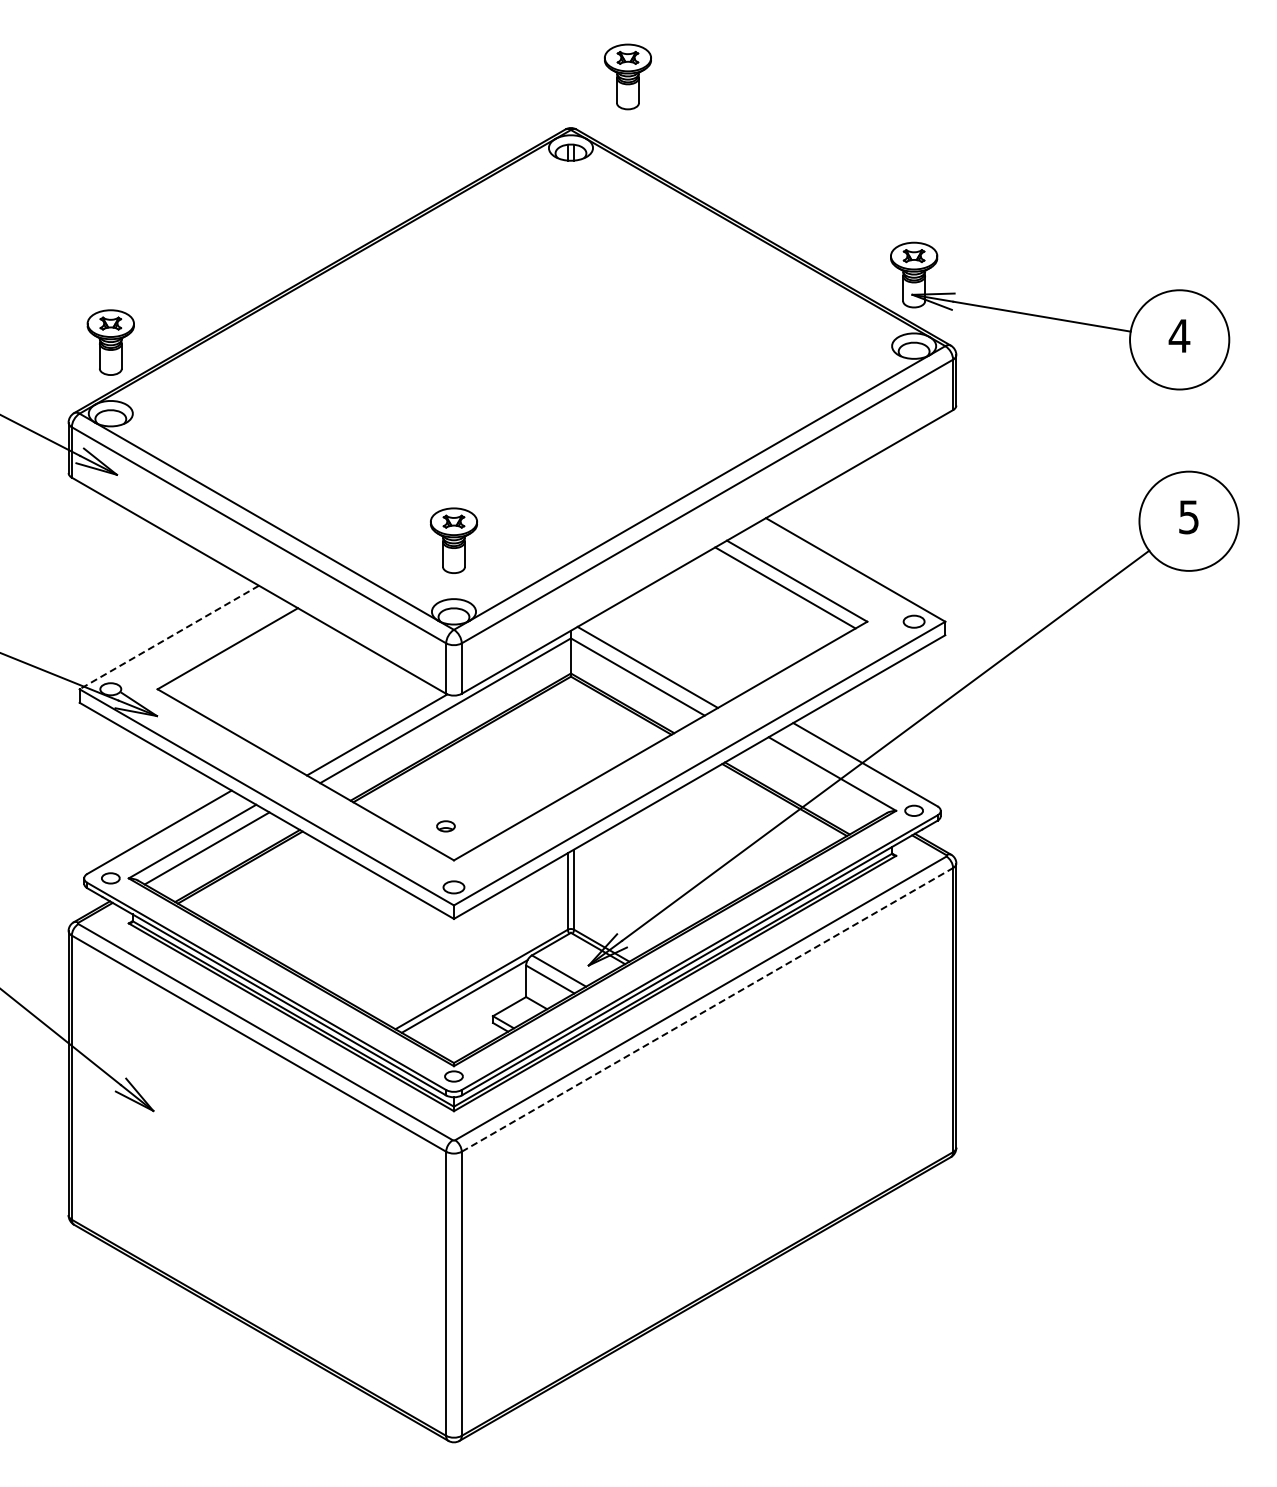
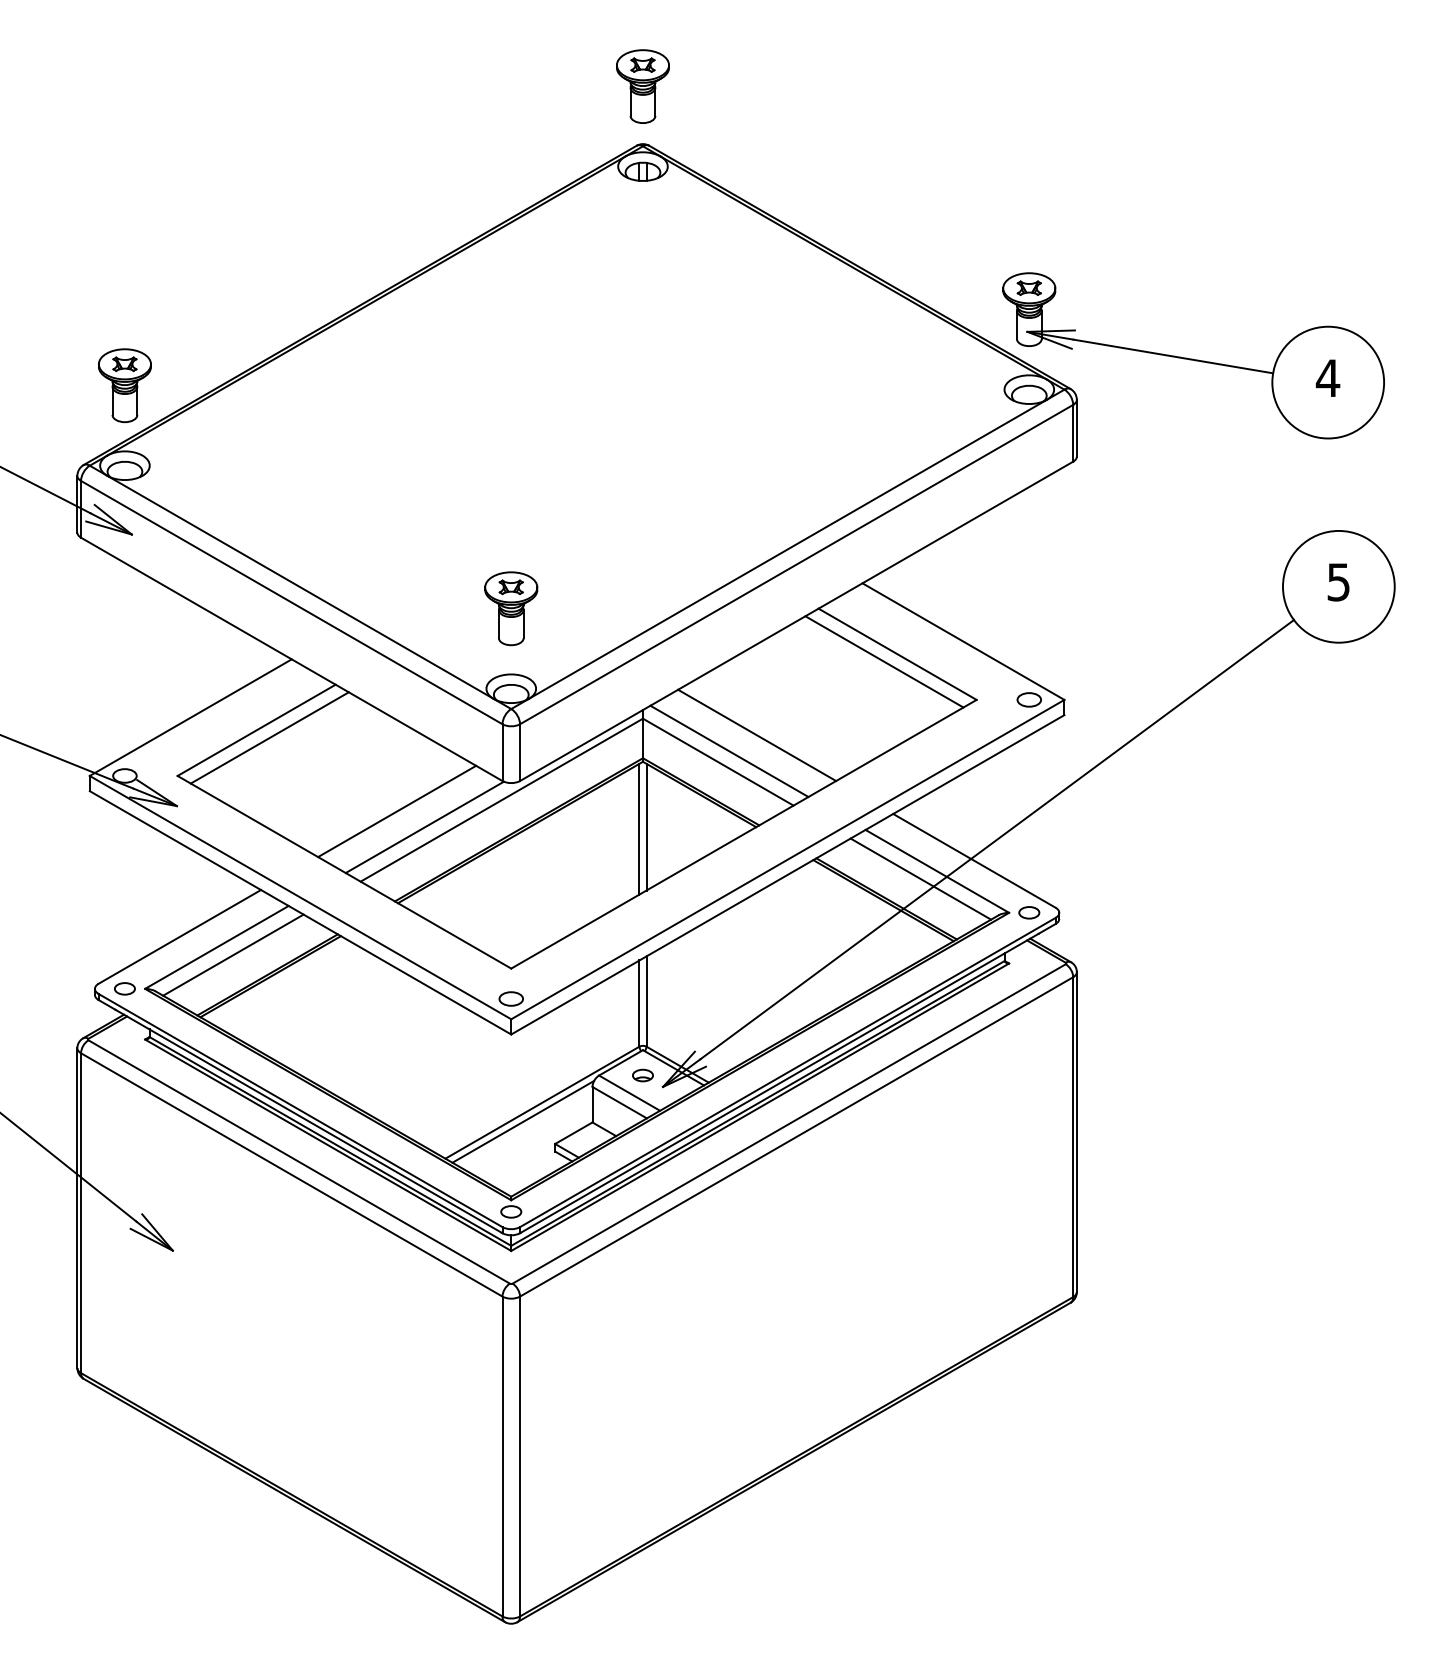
part: (627, 76) -> (642, 86), moved
line: (169, 637) -> (190, 717), dashed -> solid
line: (672, 652) -> (757, 734), added
line: (239, 655) -> (269, 737), added
line: (352, 720) -> (397, 811), added
line: (574, 734) -> (646, 826), added
line: (567, 736) -> (639, 829), added
line: (817, 780) -> (920, 878), added
part: (445, 826) -> (642, 1075), moved
line: (707, 1009) -> (796, 1136), dashed -> solid

